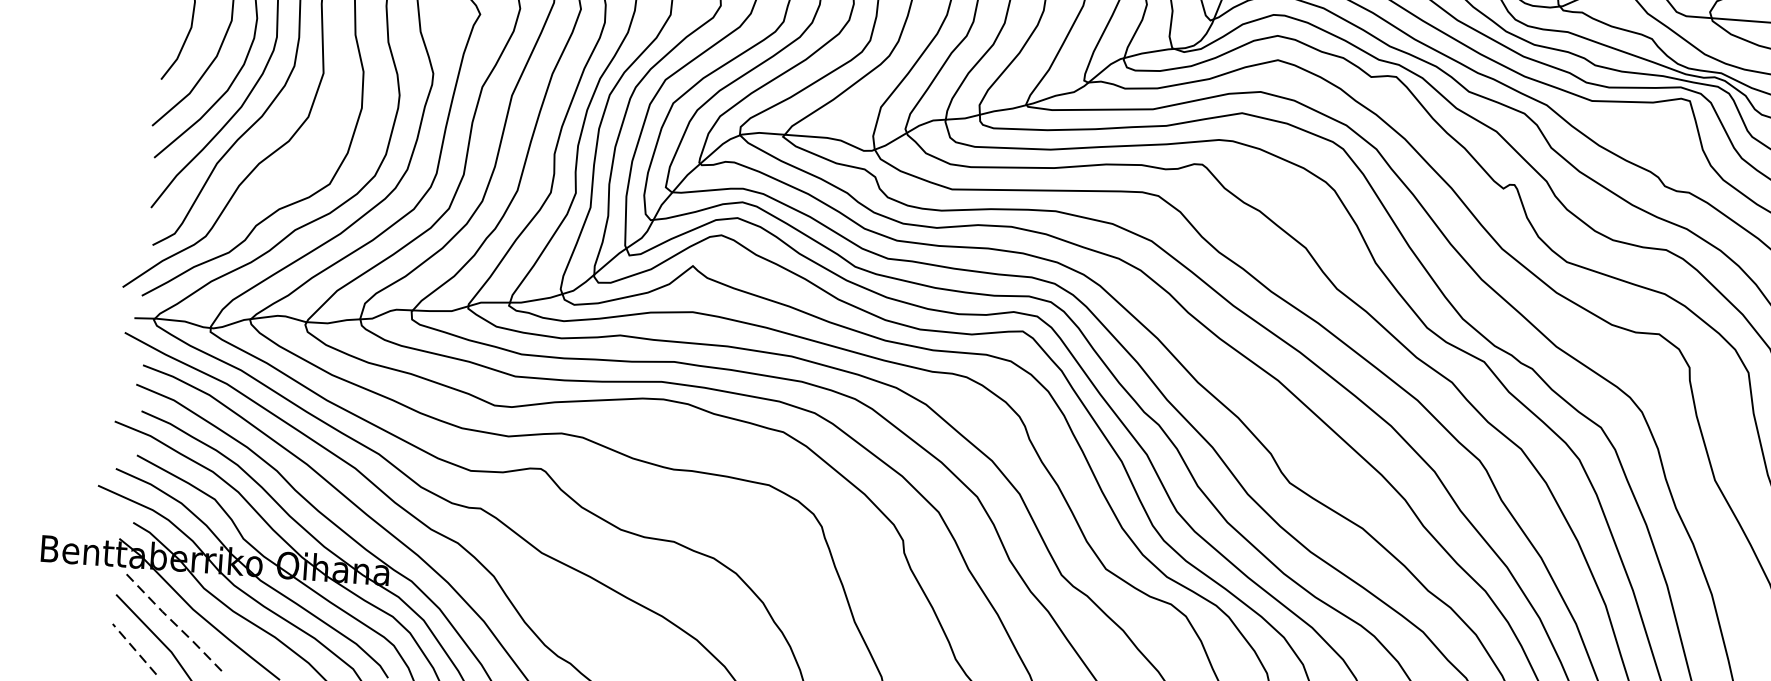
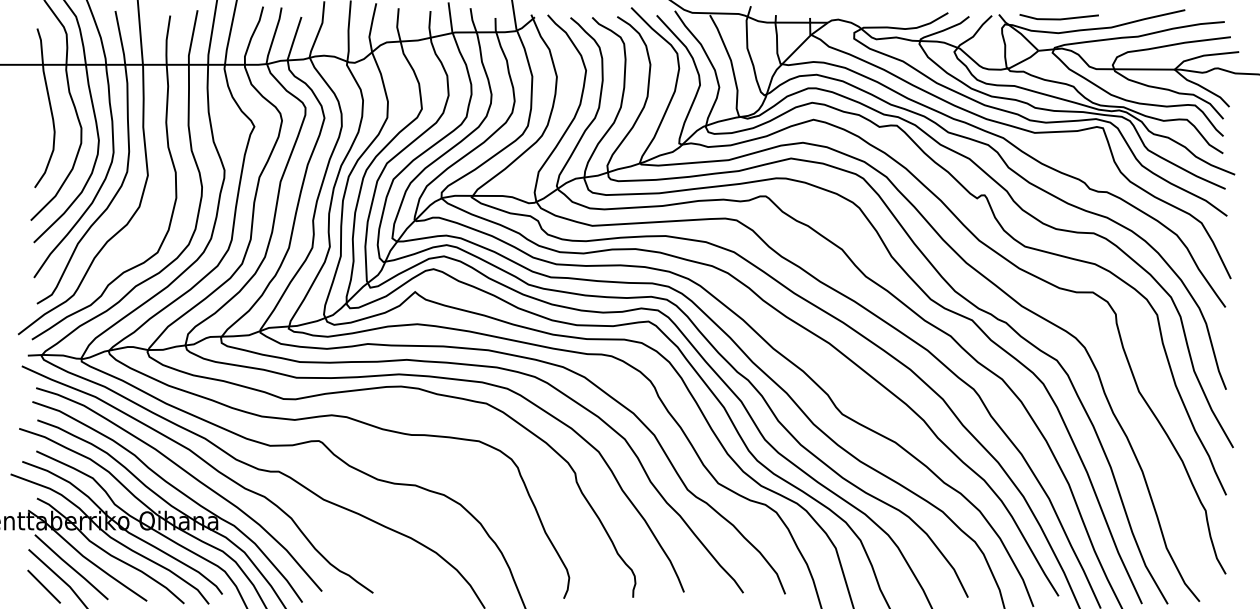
line: (175, 624) -> (71, 567), dashed -> solid
line: (133, 648) -> (43, 586), dashed -> solid

